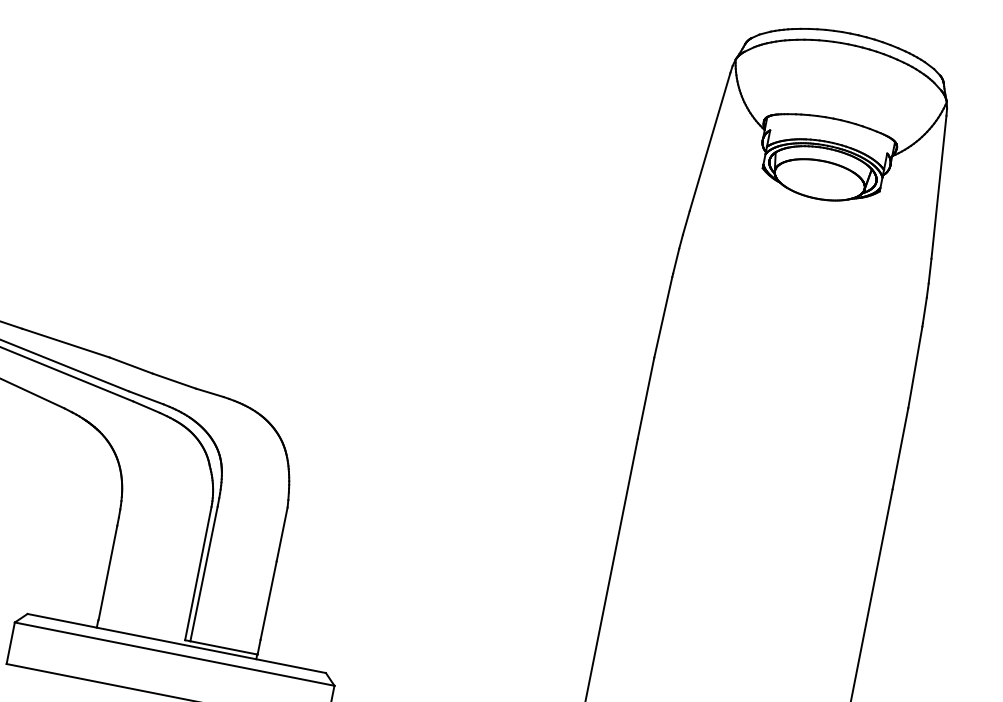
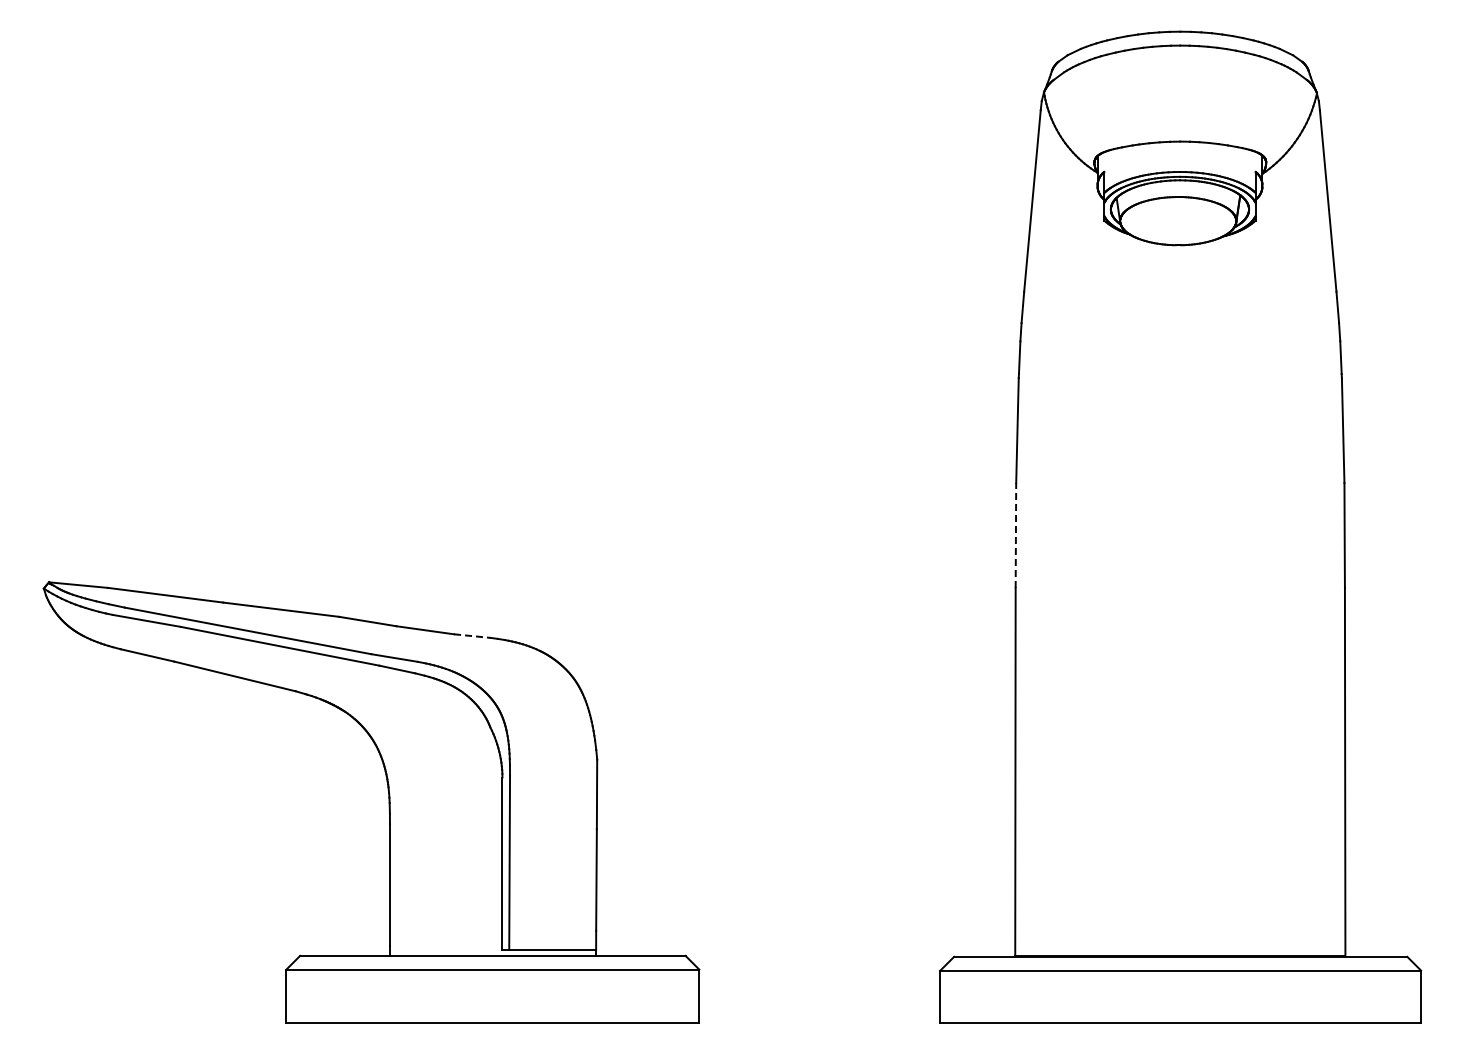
line: (209, 393) -> (472, 636), solid -> dashed
line: (645, 398) -> (1015, 535), solid -> dashed

